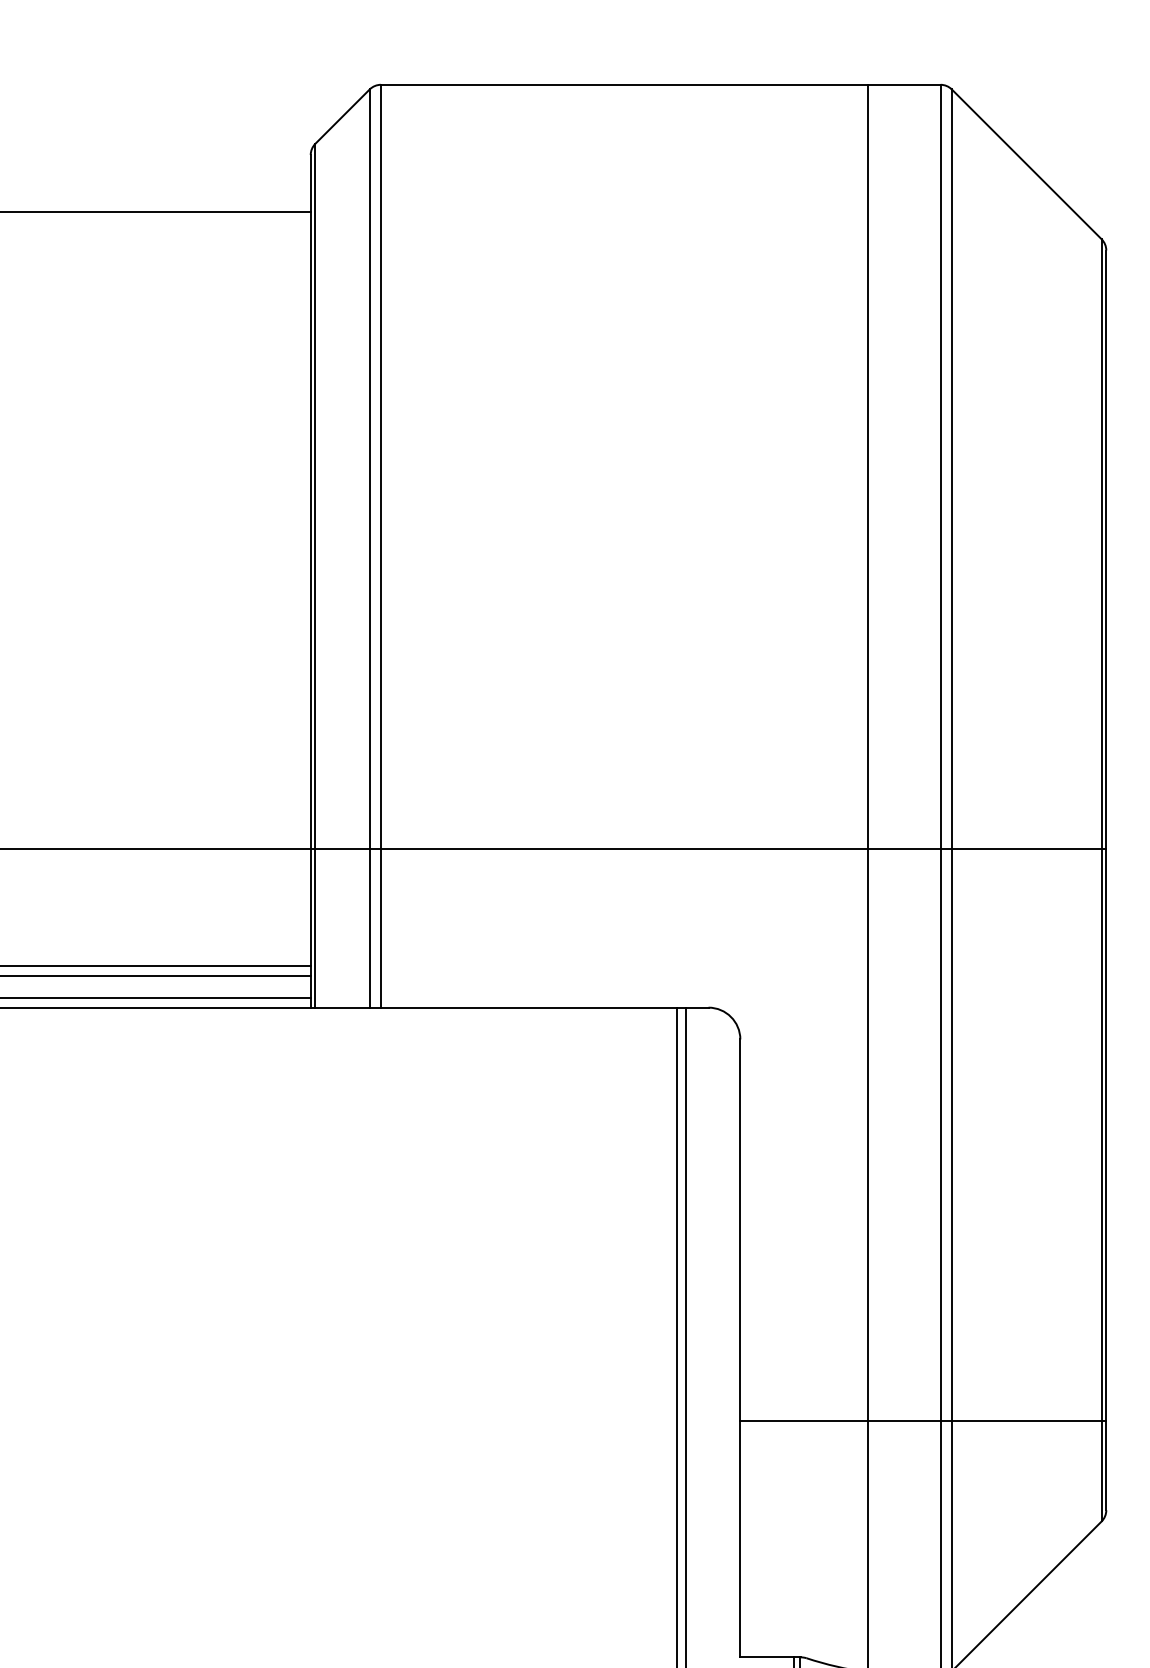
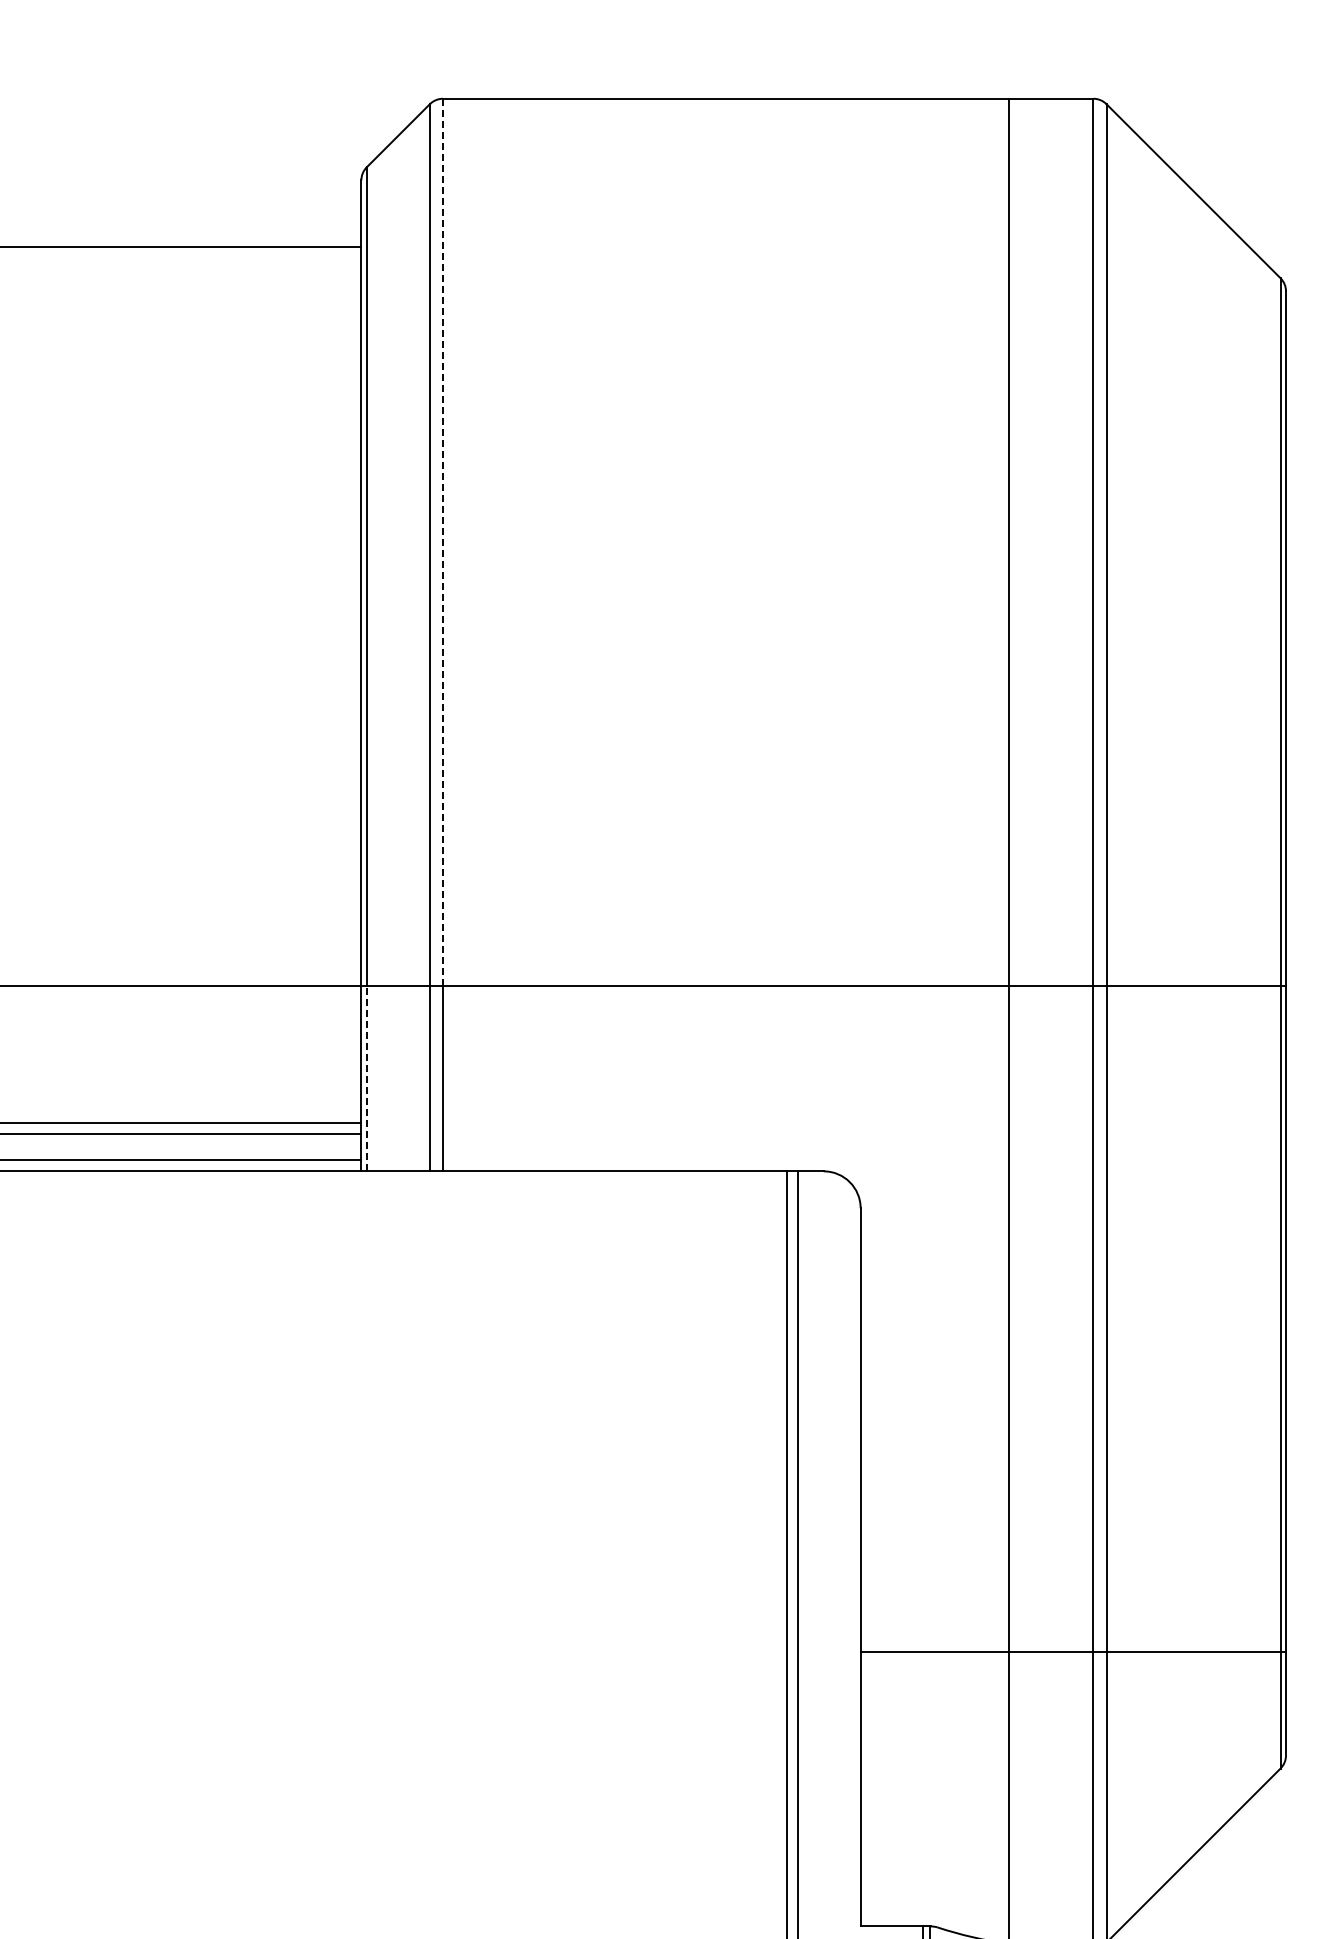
line: (381, 466) -> (443, 542), solid -> dashed
line: (315, 927) -> (366, 1078), solid -> dashed

